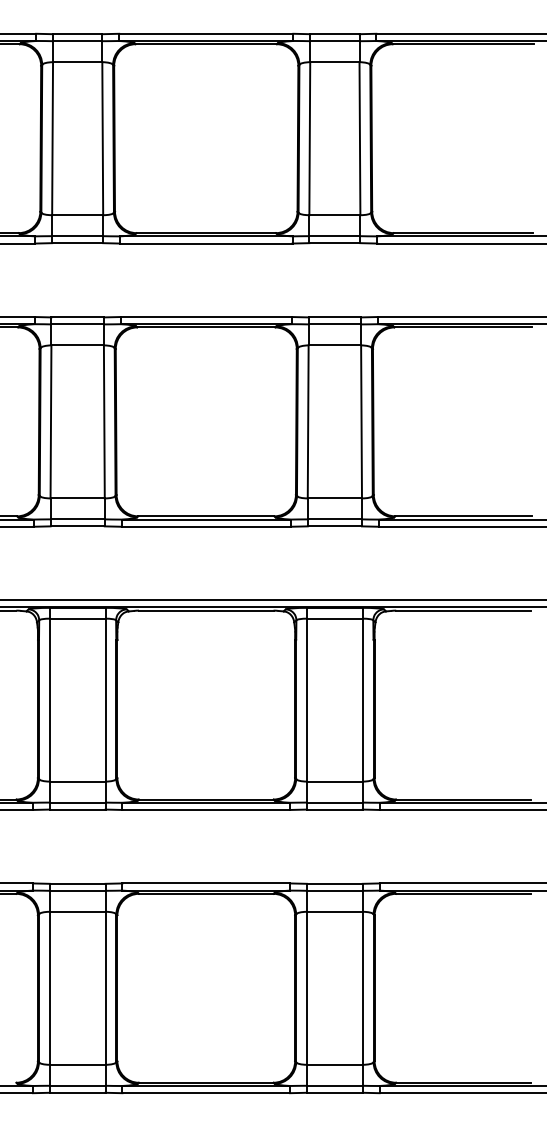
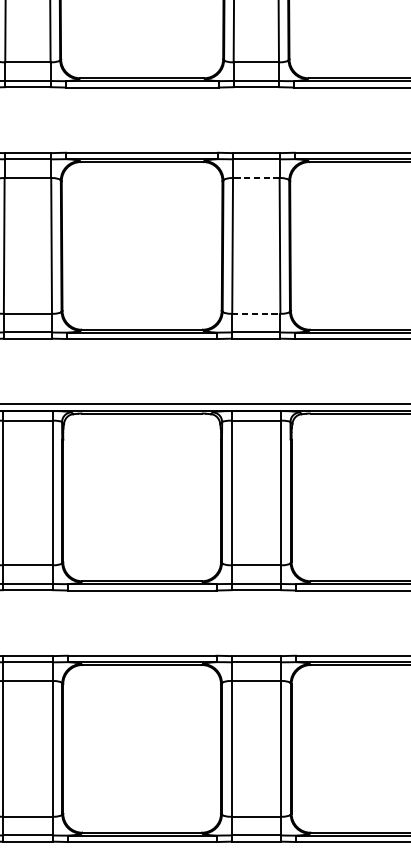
line: (334, 345) -> (255, 178), solid -> dashed
line: (335, 498) -> (256, 313), solid -> dashed

